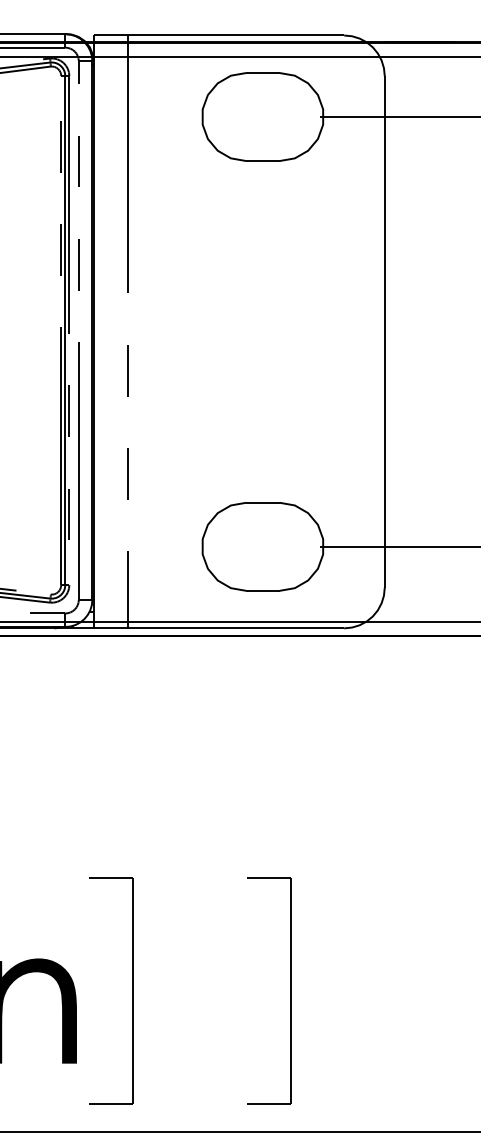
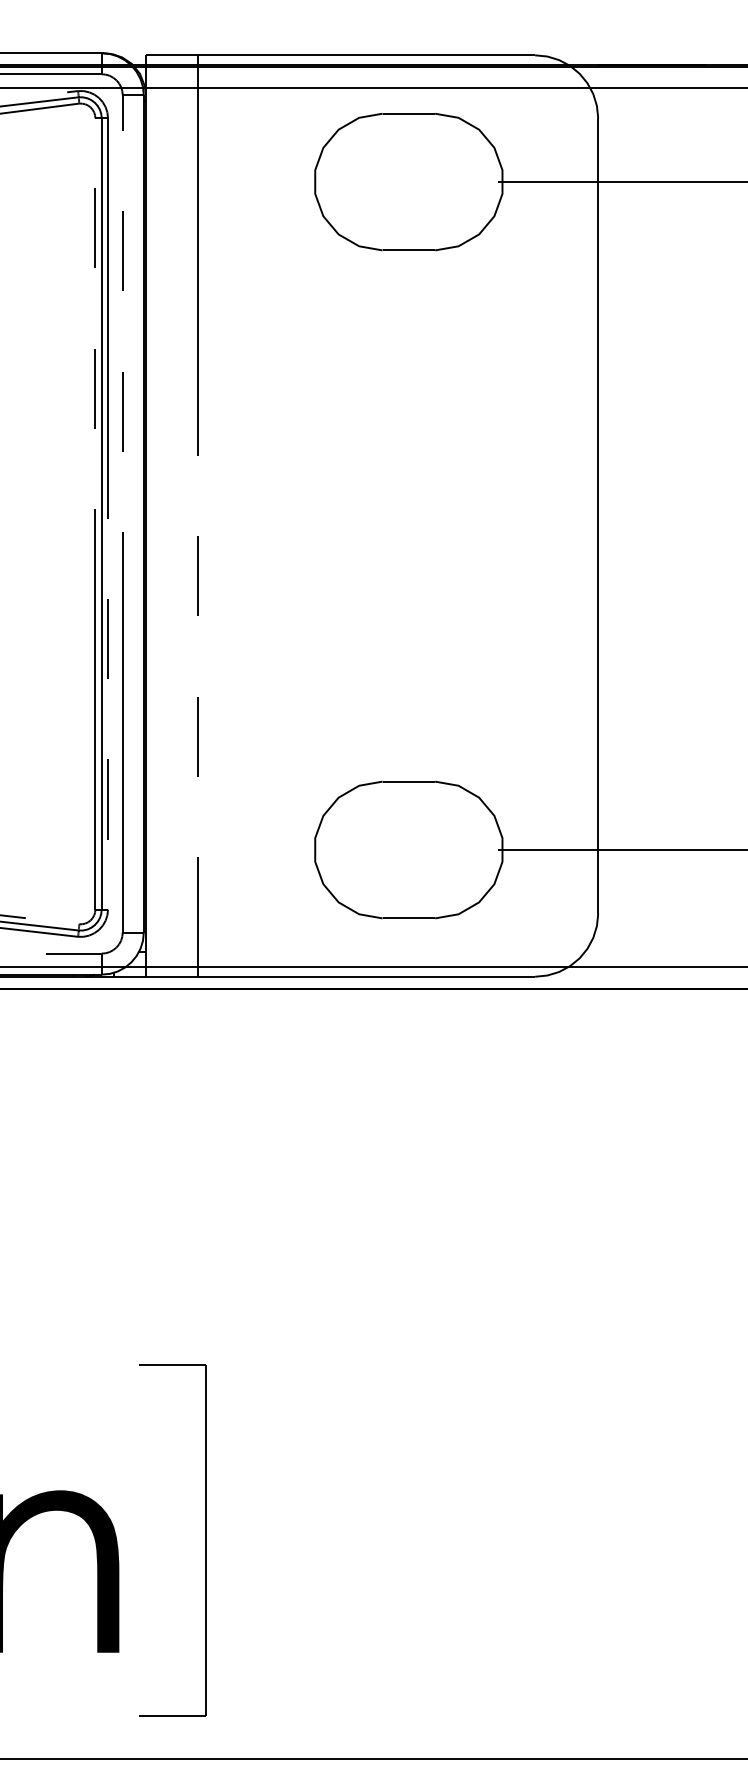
part: (290, 990) -> (451, 1539), removed

